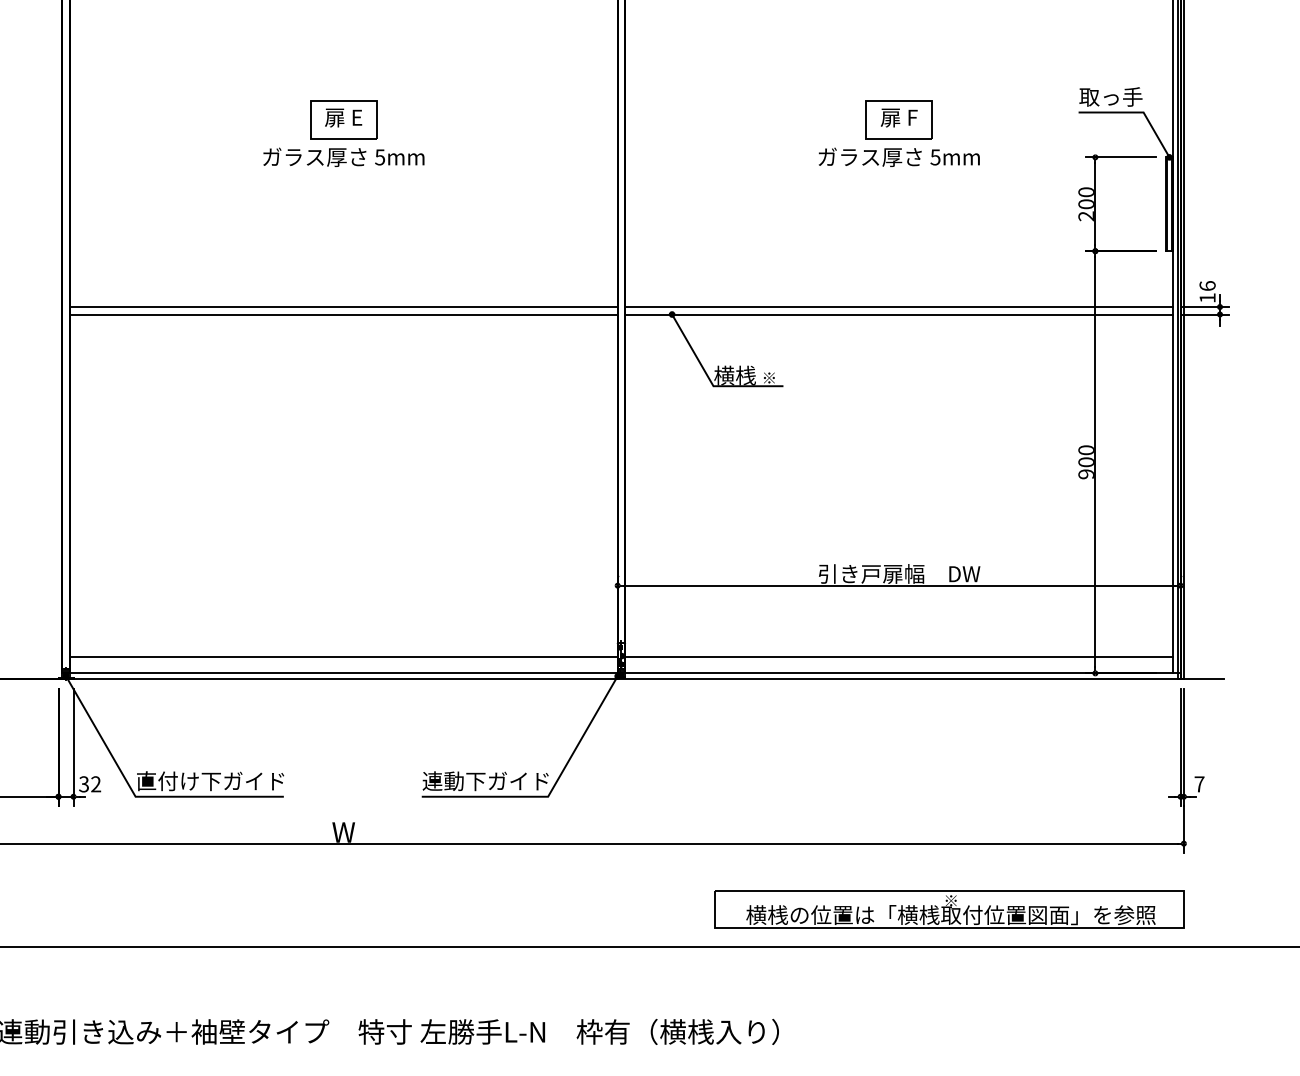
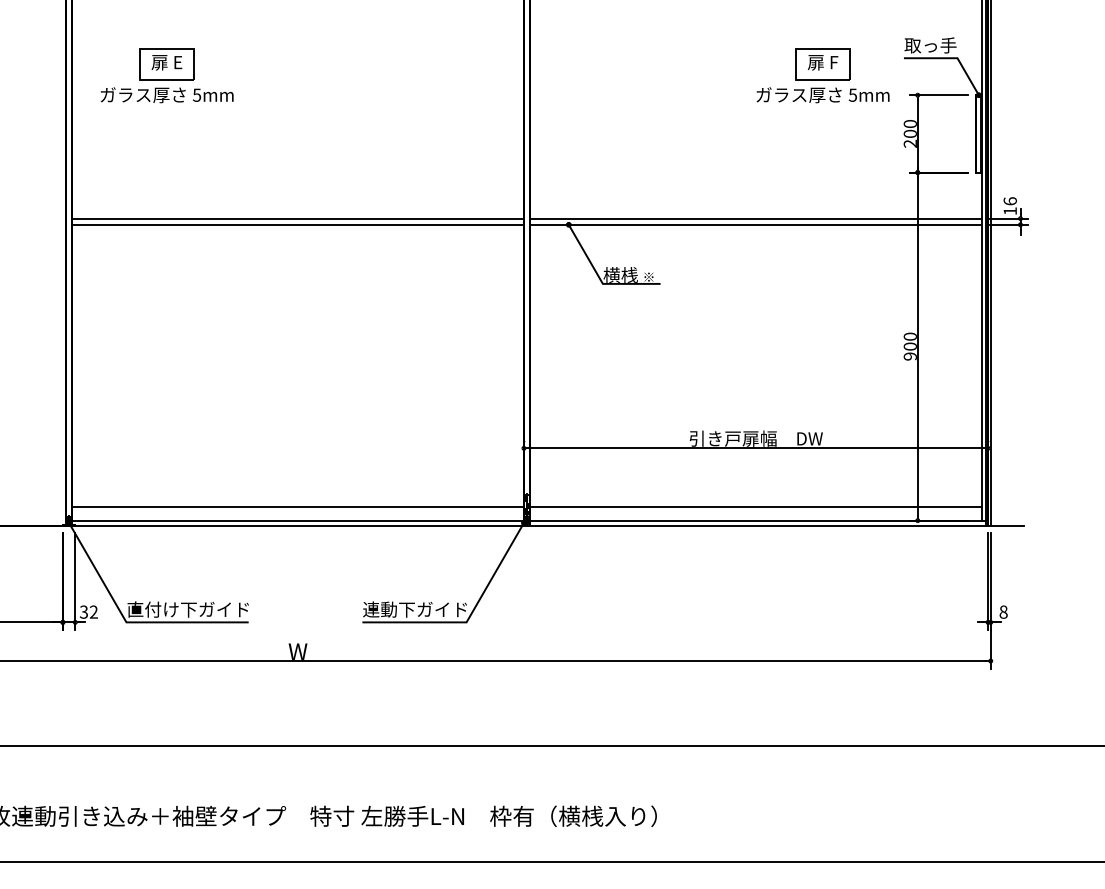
part: (343, 133) -> (166, 75), moved
part: (898, 133) -> (822, 75), moved
text: (1199, 783) -> (1003, 611), 7 -> 8
part: (949, 909) -> (797, 715), removed

